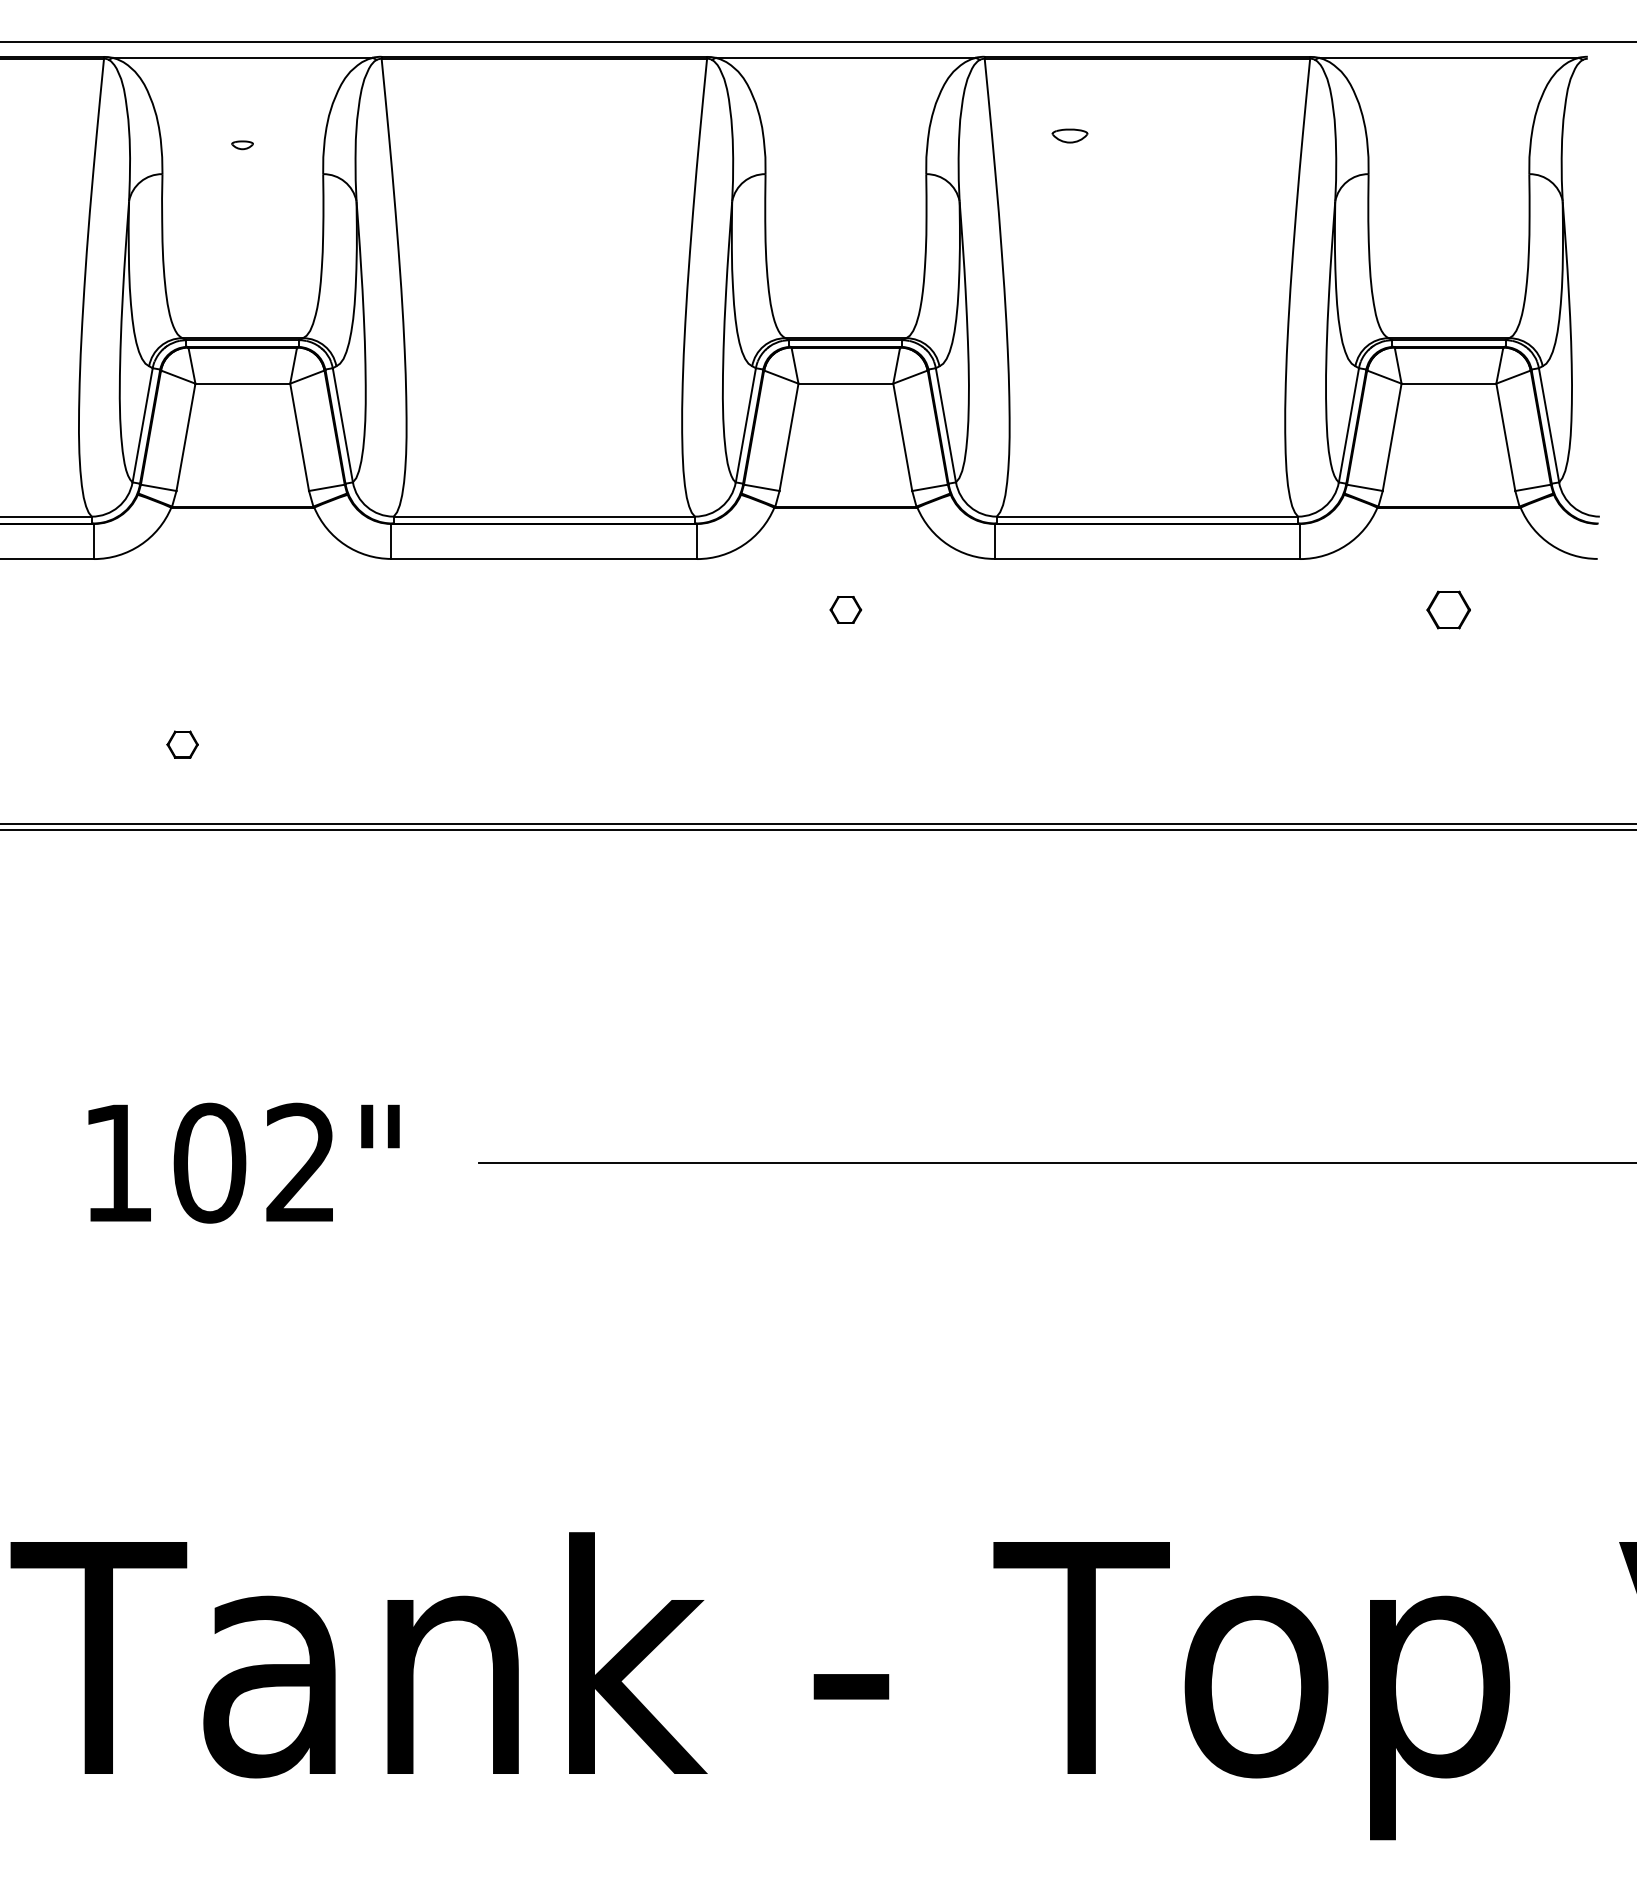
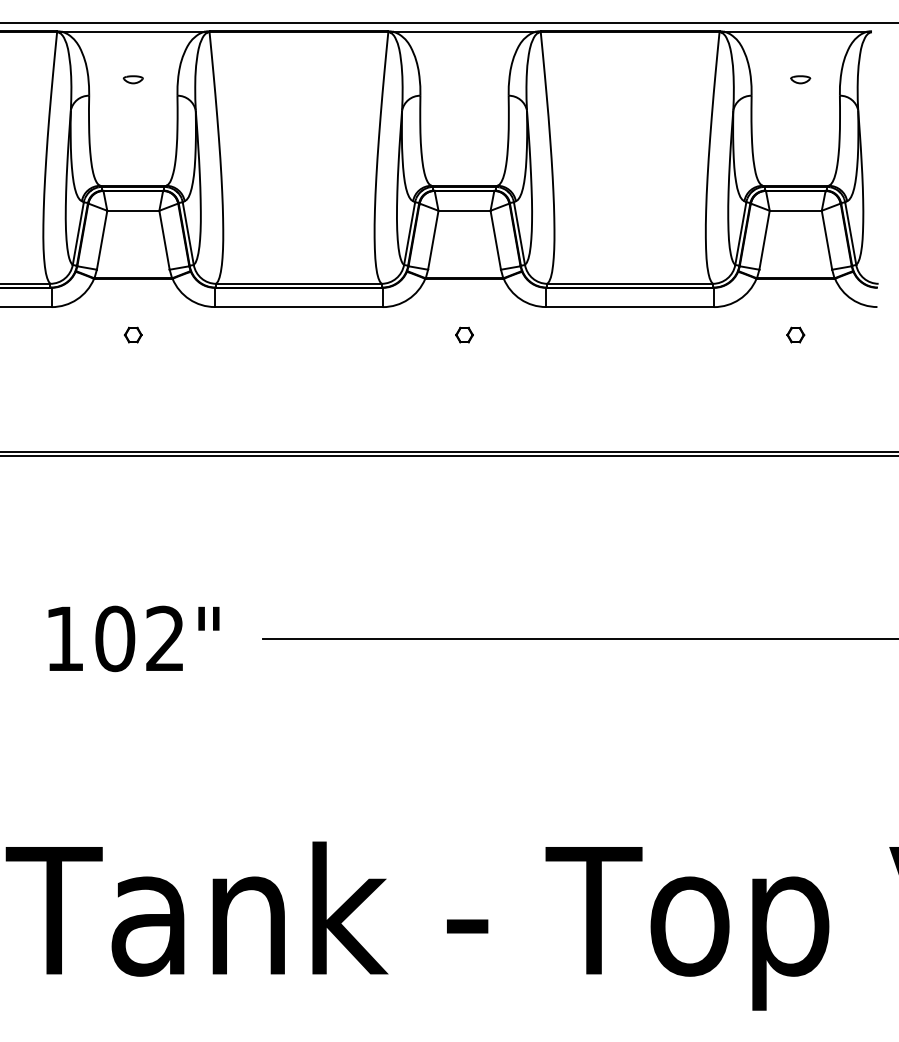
part: (1069, 135) -> (800, 79), moved
part: (241, 144) -> (132, 79), size x1.67
part: (1448, 608) -> (795, 334), size x0.71
part: (181, 743) -> (132, 334), moved

